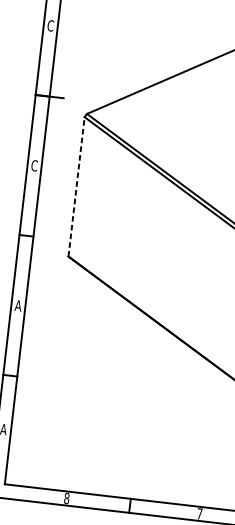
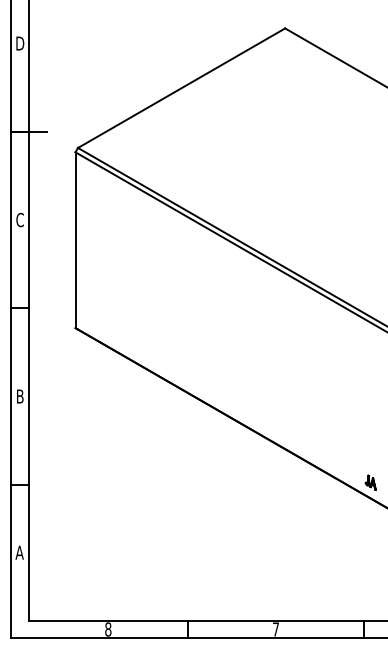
text: (50, 25) -> (20, 43), C -> D
line: (76, 187) -> (75, 240), dashed -> solid
text: (18, 305) -> (20, 396), A -> B

